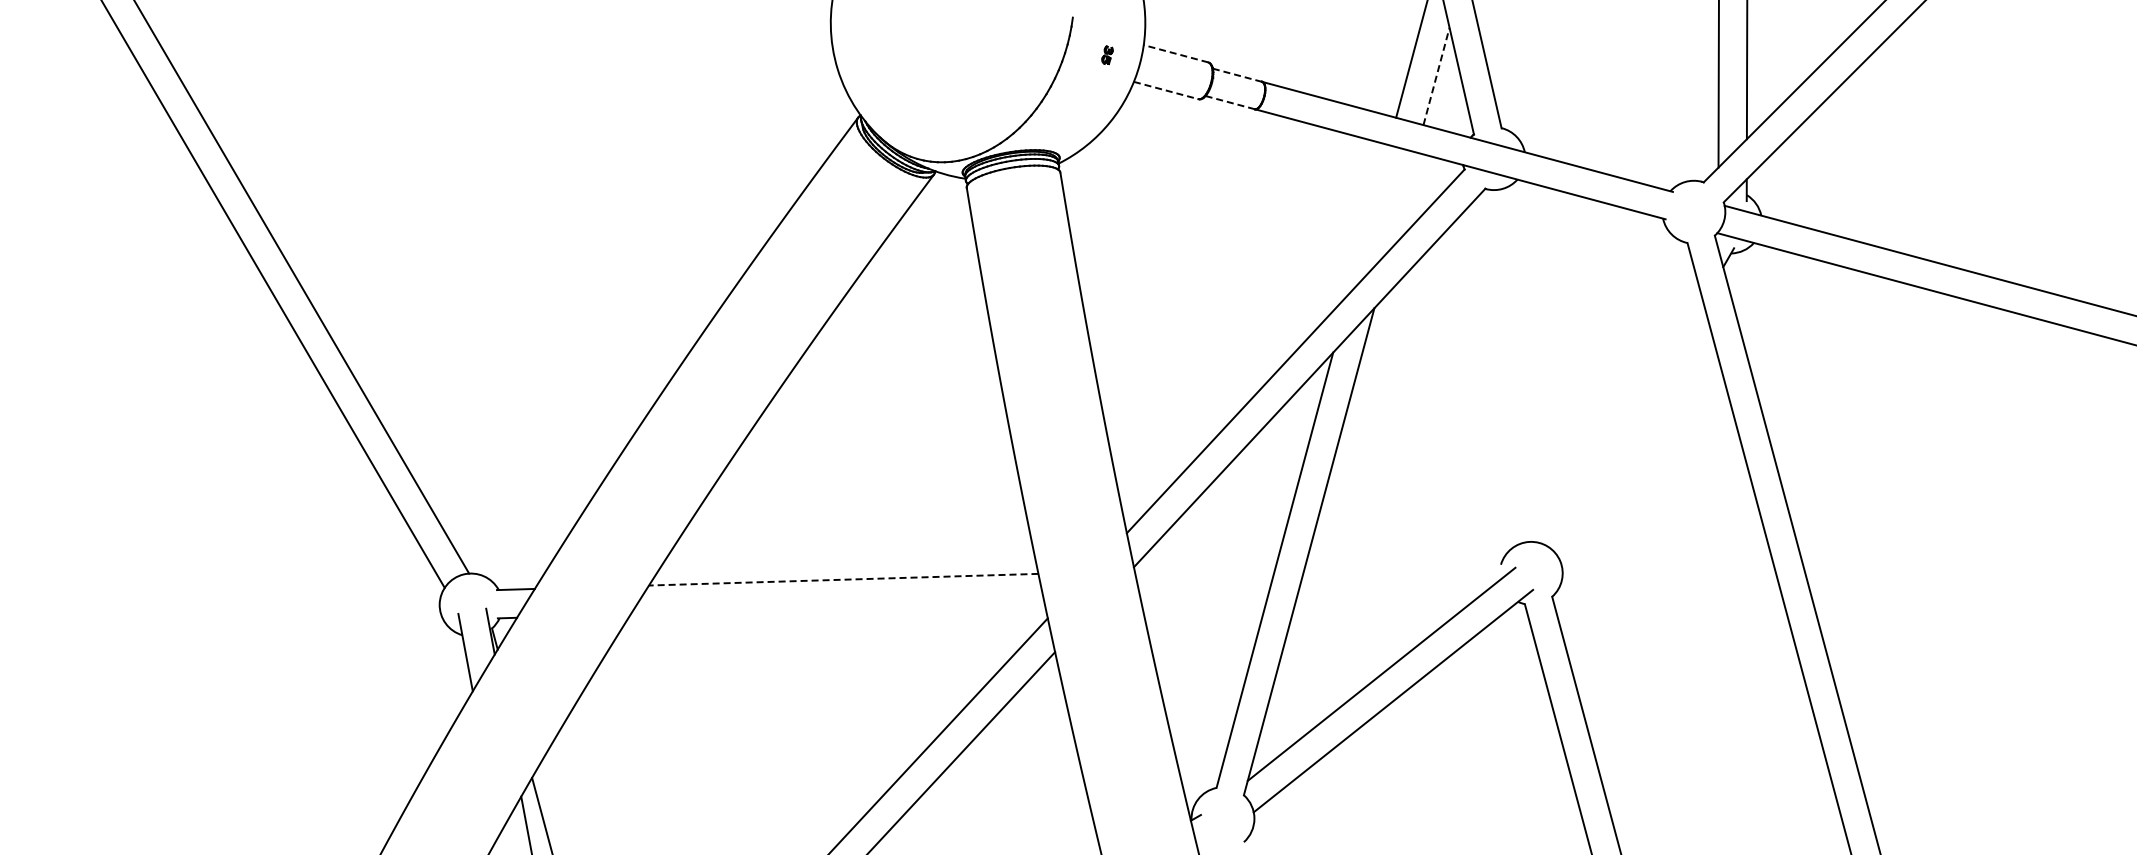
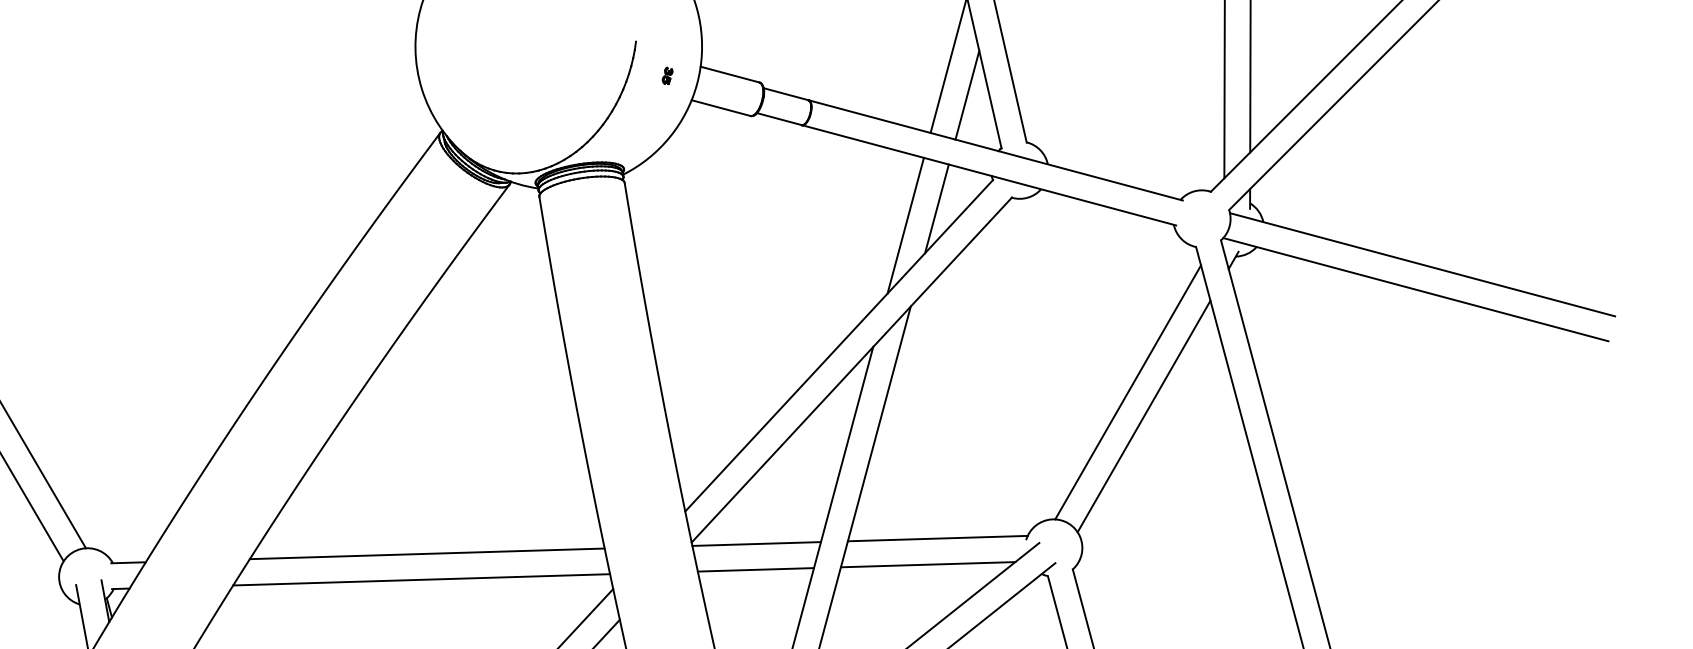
line: (1175, 53) -> (729, 74), dashed -> solid
line: (1237, 75) -> (786, 94), dashed -> solid
line: (1436, 75) -> (967, 94), dashed -> solid
line: (1166, 90) -> (721, 108), dashed -> solid
line: (1230, 102) -> (779, 119), dashed -> solid
line: (1403, 200) -> (937, 208), added
line: (1368, 219) -> (905, 225), added
line: (1612, 402) -> (1127, 392), added
line: (1630, 428) -> (1144, 416), added
line: (1403, 562) -> (937, 538), added
line: (1204, 568) -> (755, 543), added
line: (843, 579) -> (427, 553), dashed -> solid
line: (1393, 591) -> (928, 564), added
line: (1204, 597) -> (755, 570), added
line: (837, 608) -> (421, 580), added

